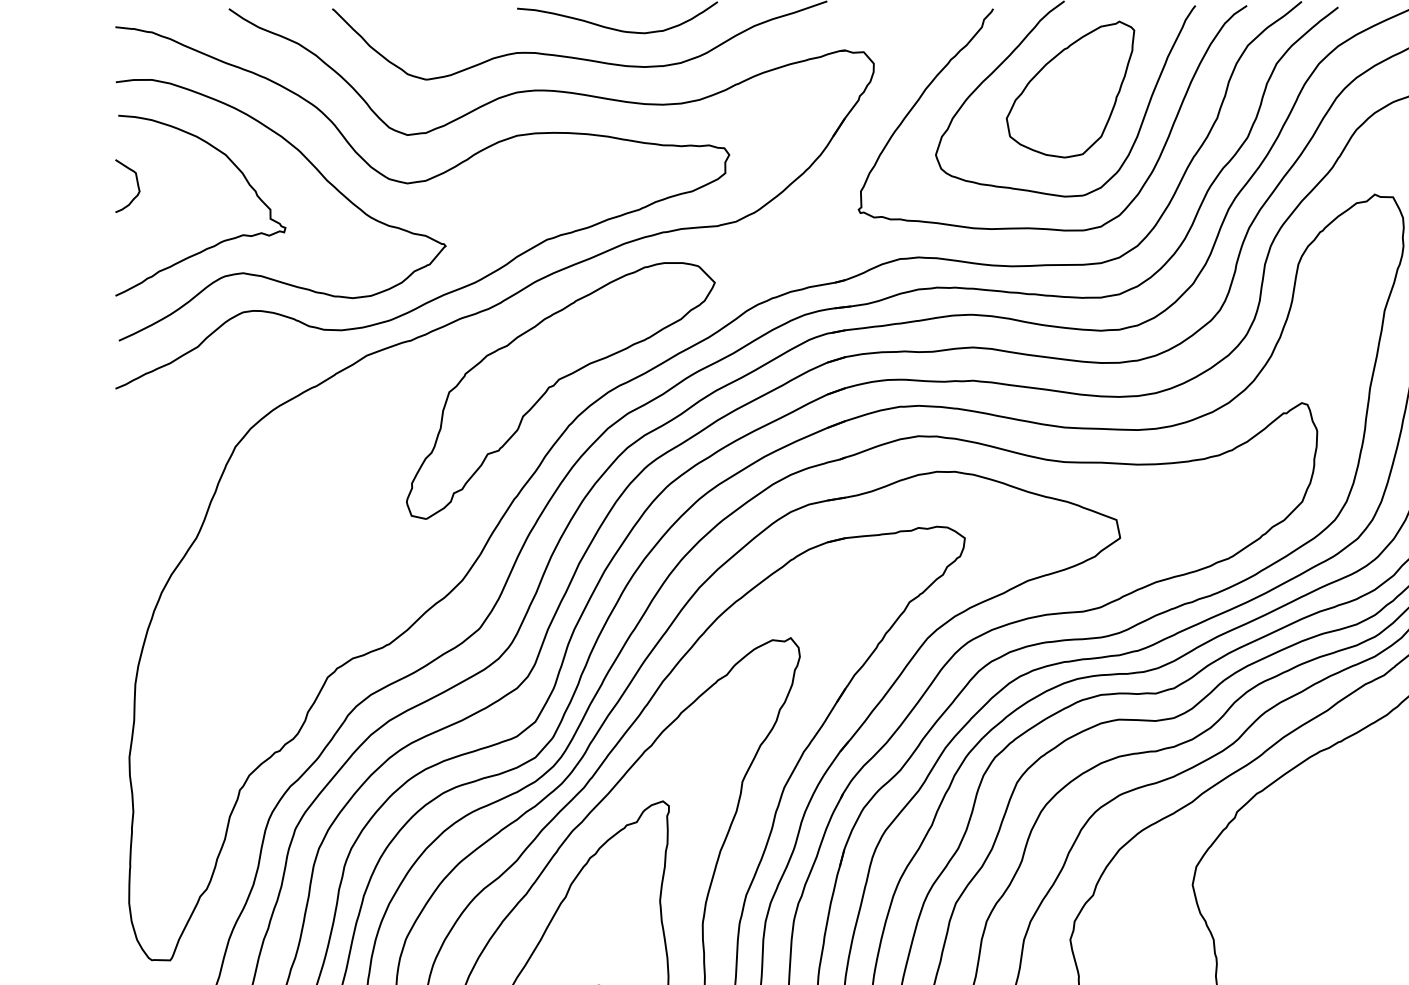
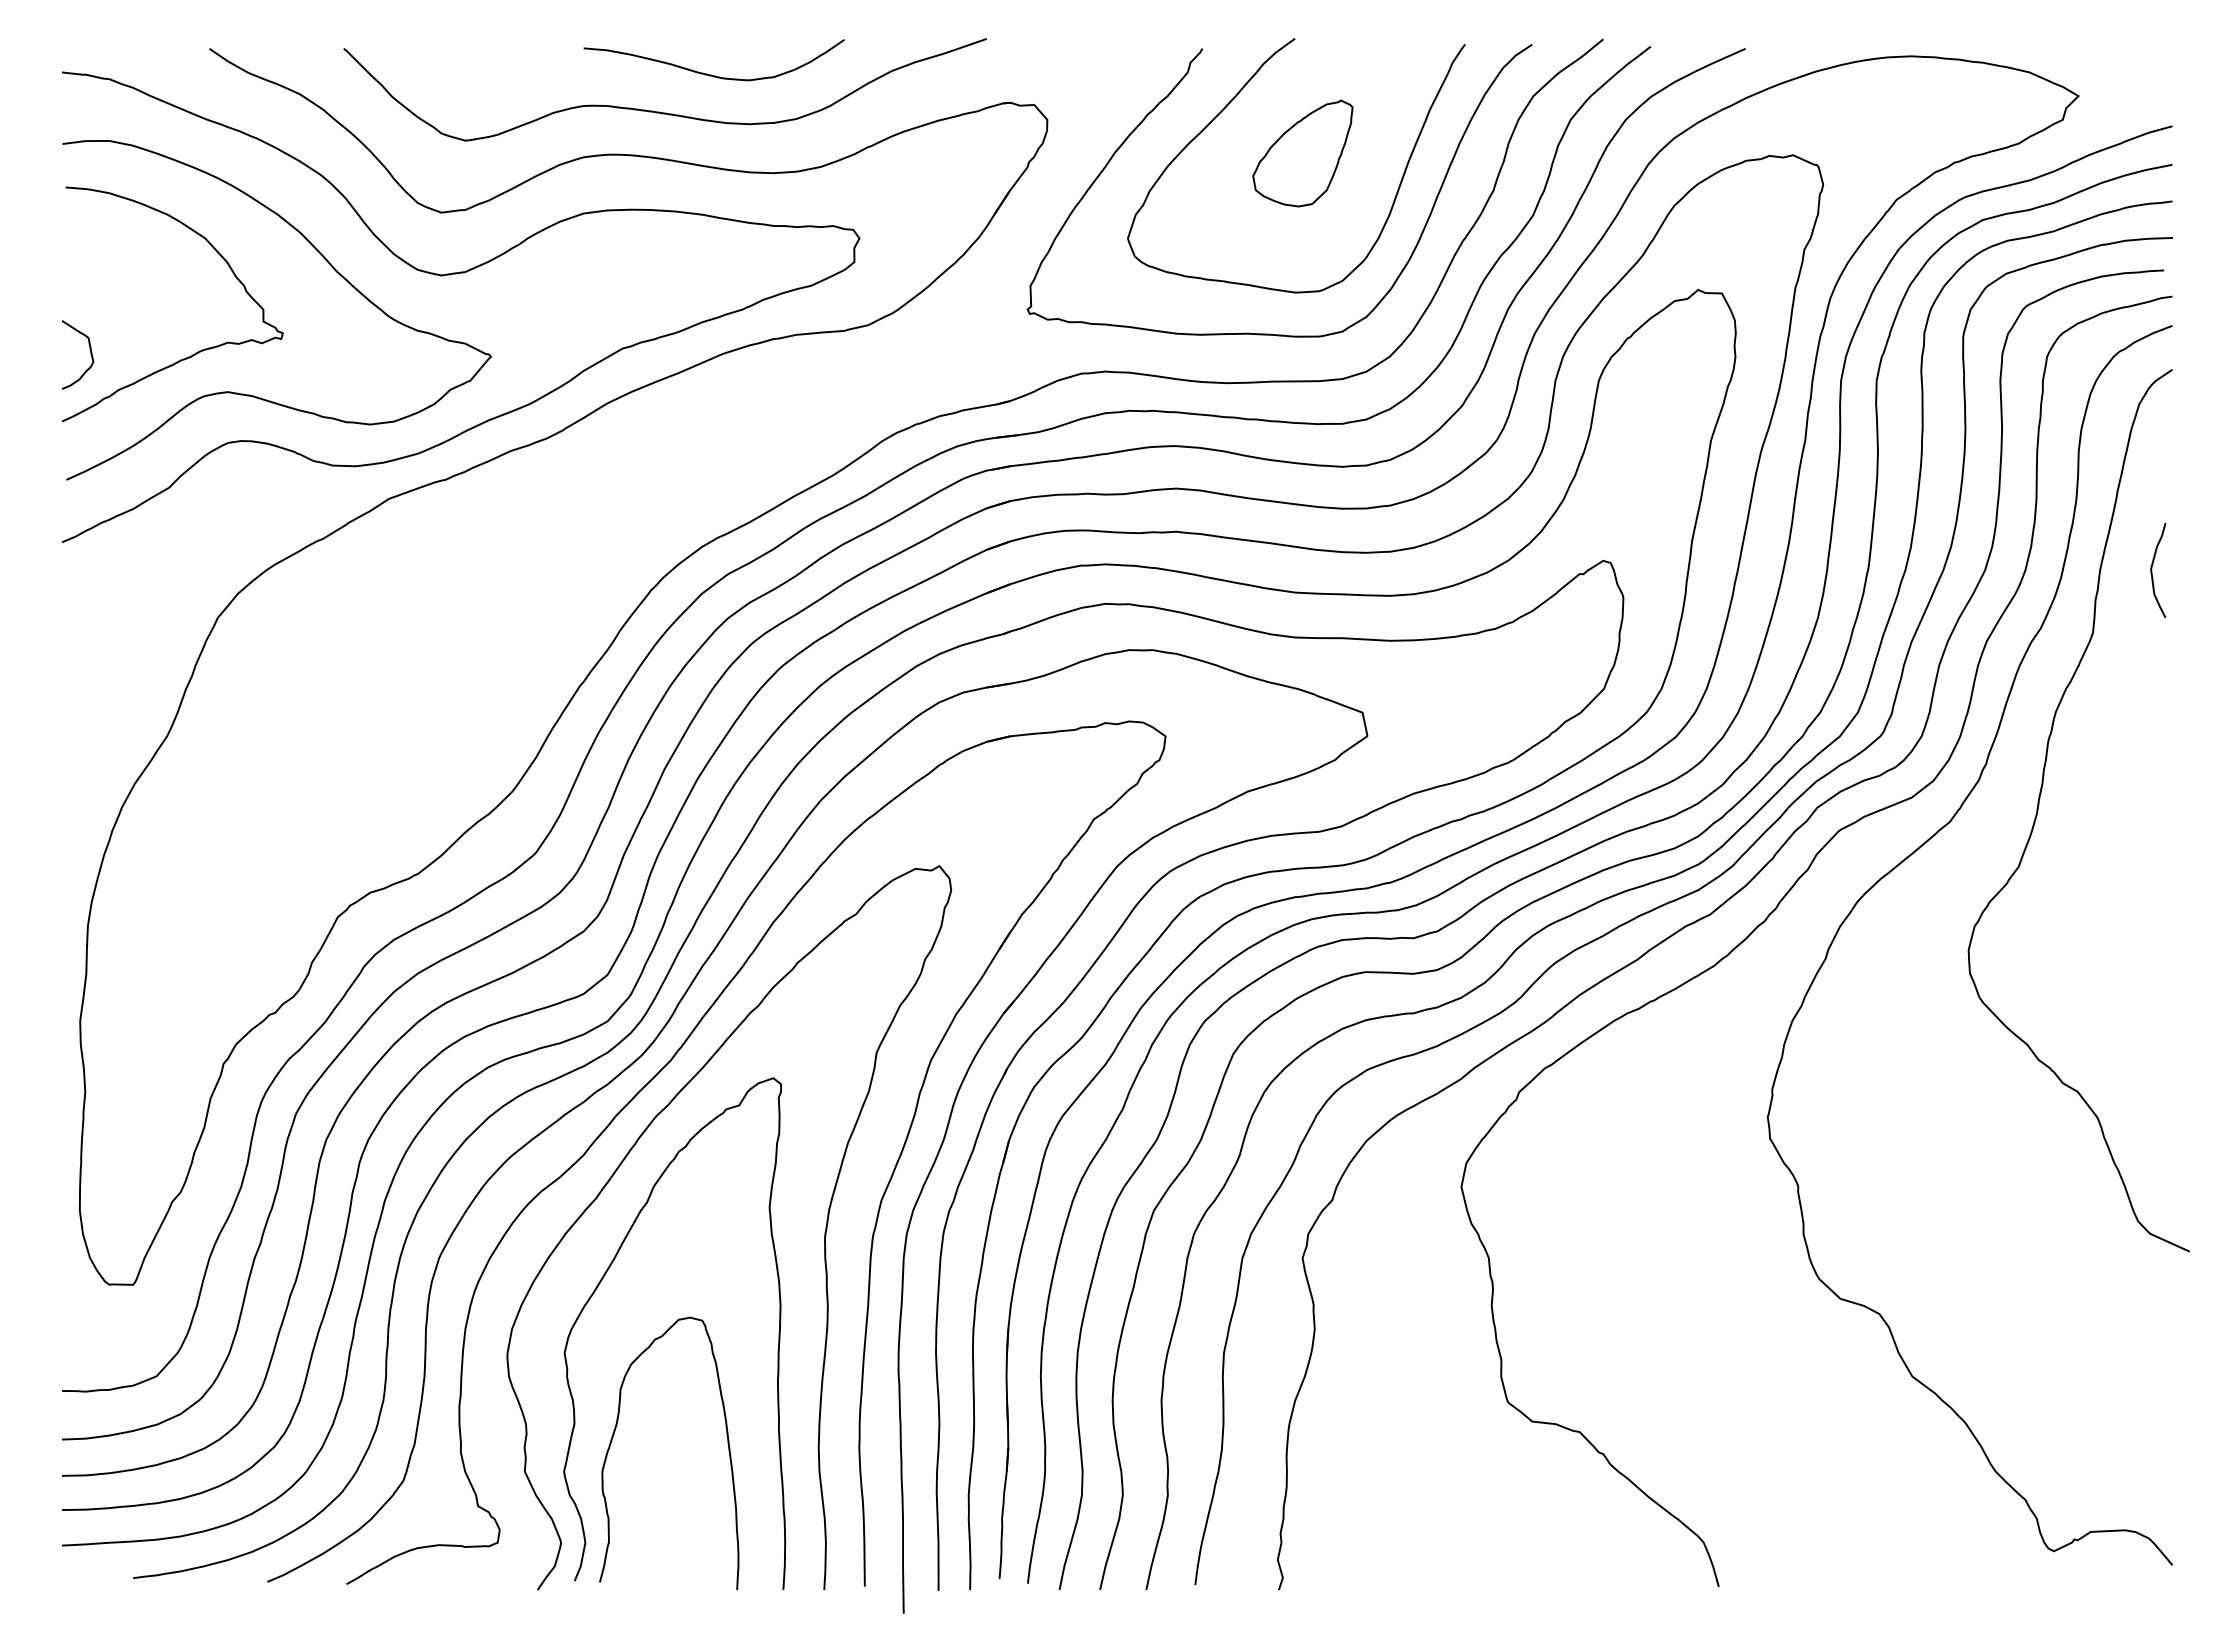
part: (1070, 89) -> (1302, 153), size x0.6
curve: (136, 181) -> (89, 349), moved
part: (555, 385) -> (633, 537), removed

